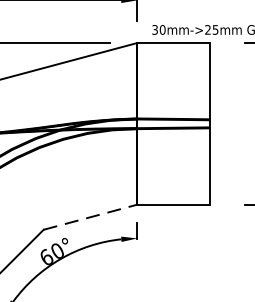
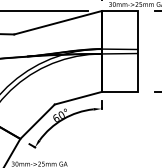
line: (91, 217) -> (78, 98), dashed -> solid

